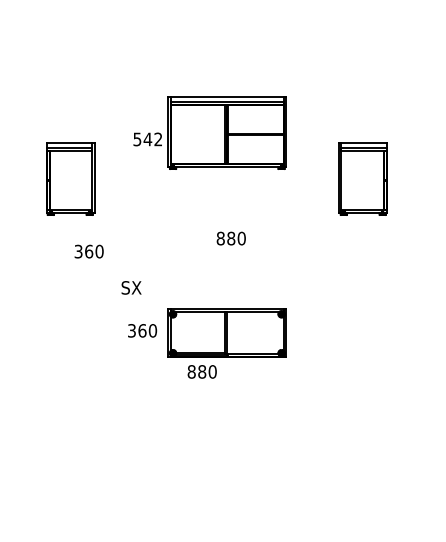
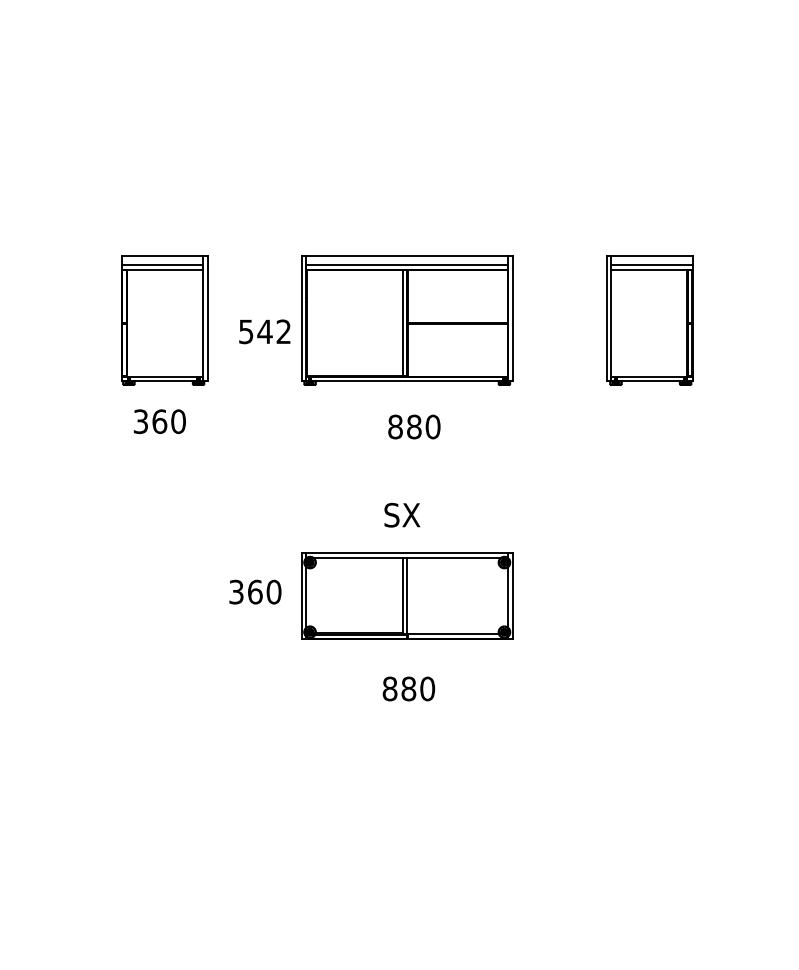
part: (209, 132) -> (375, 319), moved
part: (70, 178) -> (164, 319), moved
text: (88, 251) -> (158, 421), moved
text: (131, 287) -> (402, 514), moved
text: (201, 371) -> (407, 688), moved

